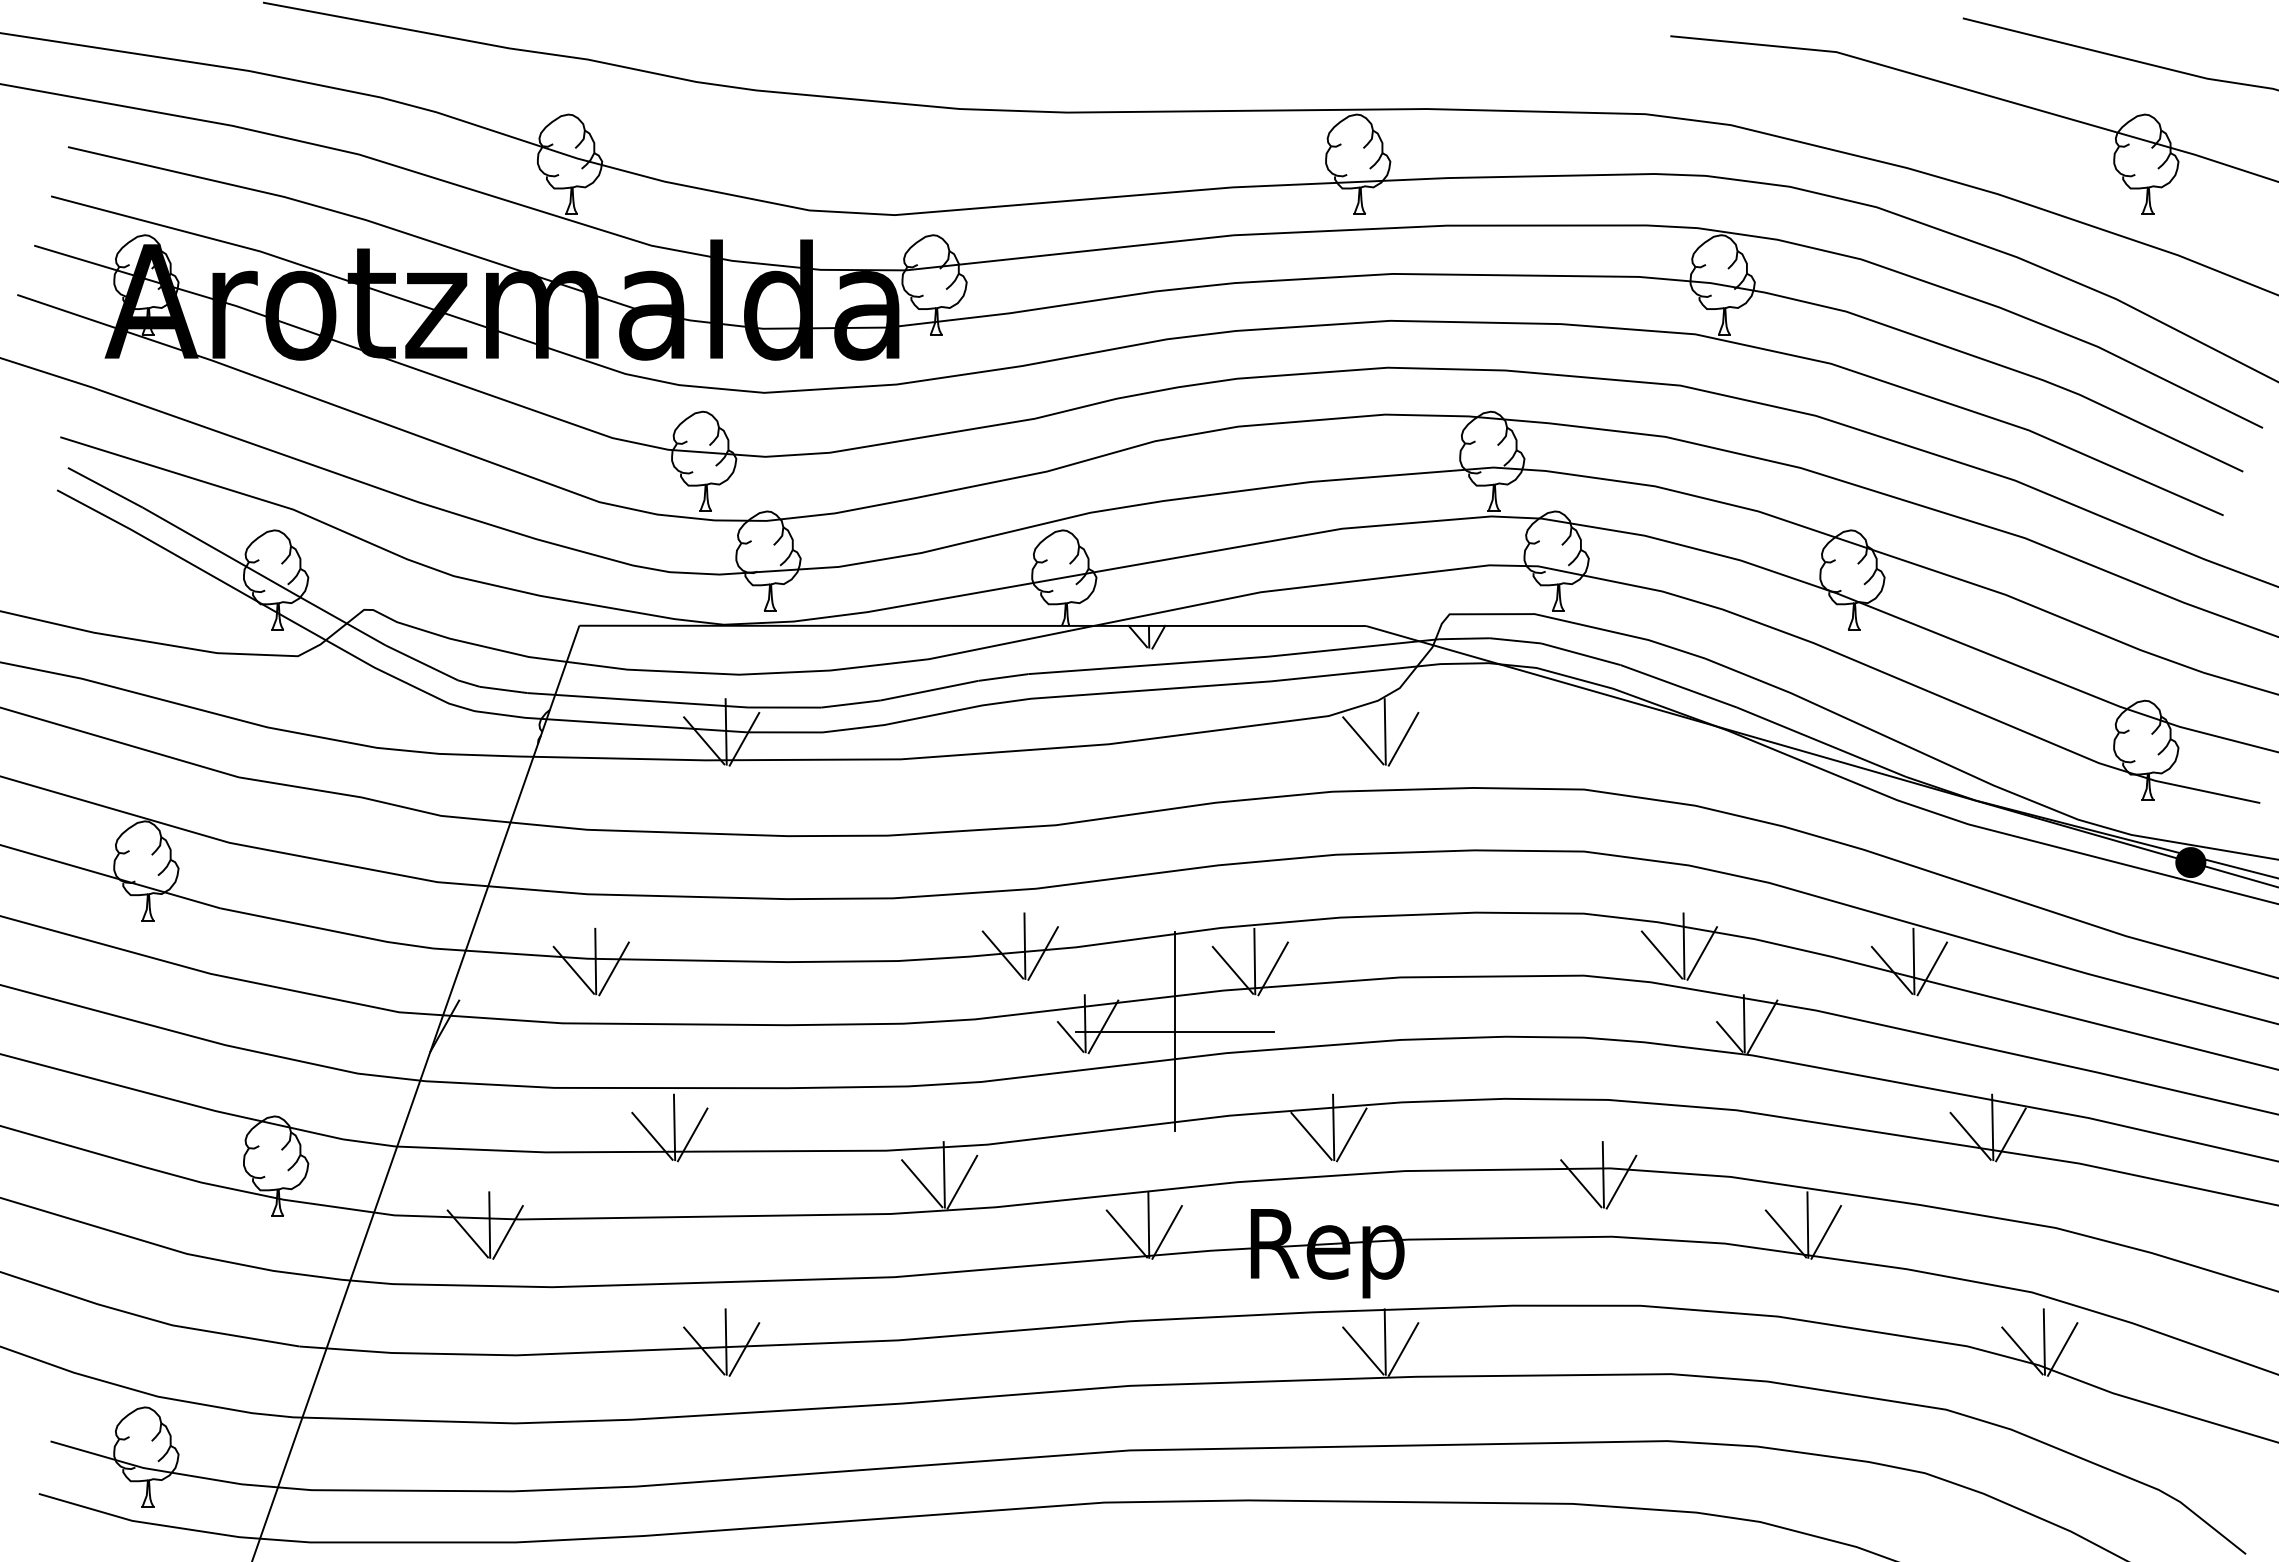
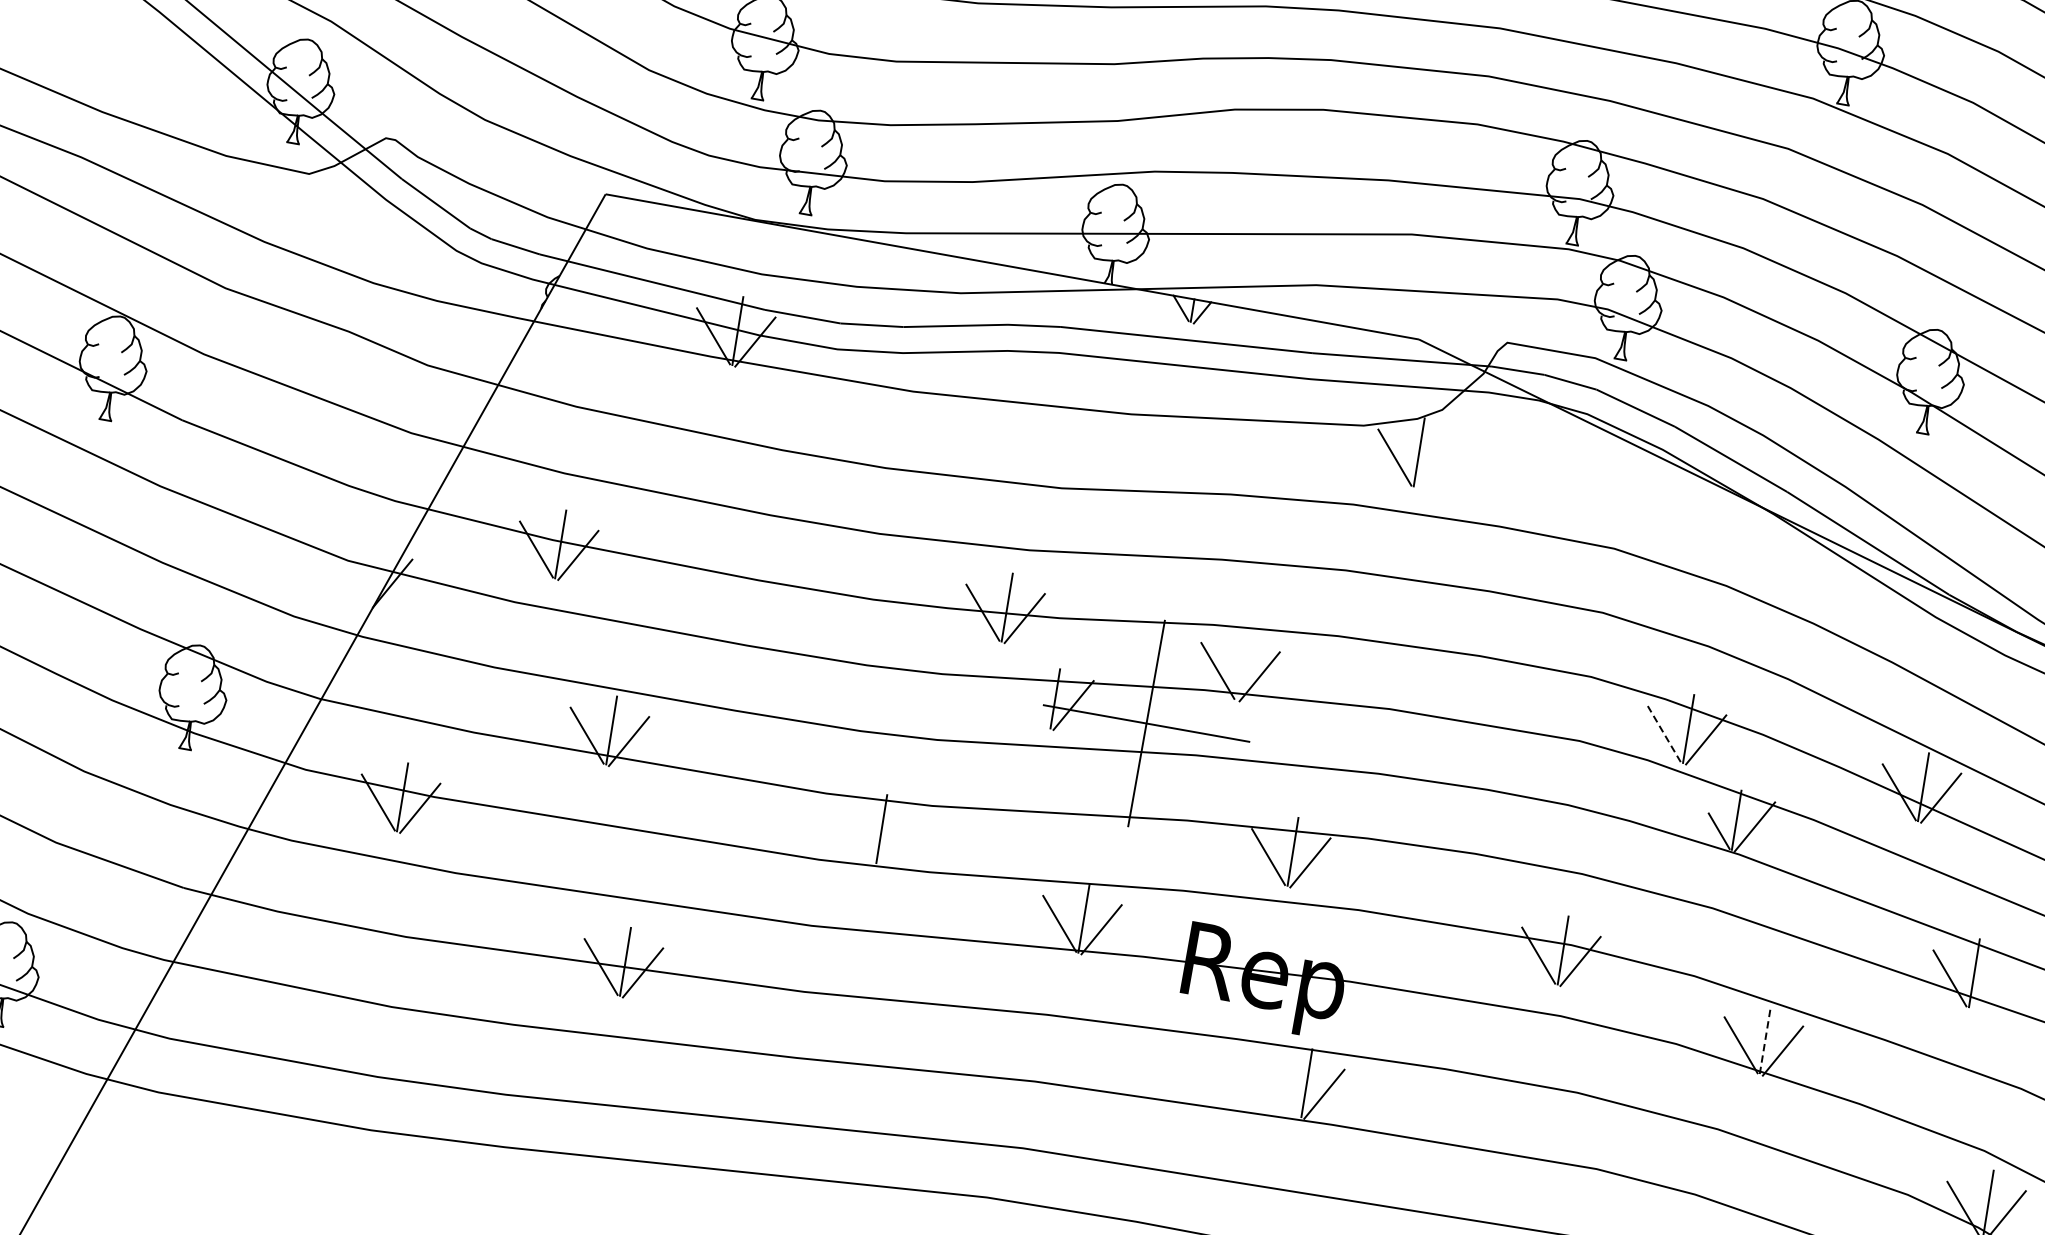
line: (1403, 738) -> (1436, 462), removed
line: (1662, 955) -> (1664, 734), solid -> dashed
line: (1254, 961) -> (1241, 665), removed
line: (1070, 1036) -> (1037, 709), removed
line: (2010, 1134) -> (1991, 983), removed
line: (962, 1181) -> (899, 839), removed
line: (922, 1183) -> (857, 834), removed
line: (1807, 1225) -> (1764, 1040), solid -> dashed
line: (1363, 1350) -> (1282, 1087), removed

